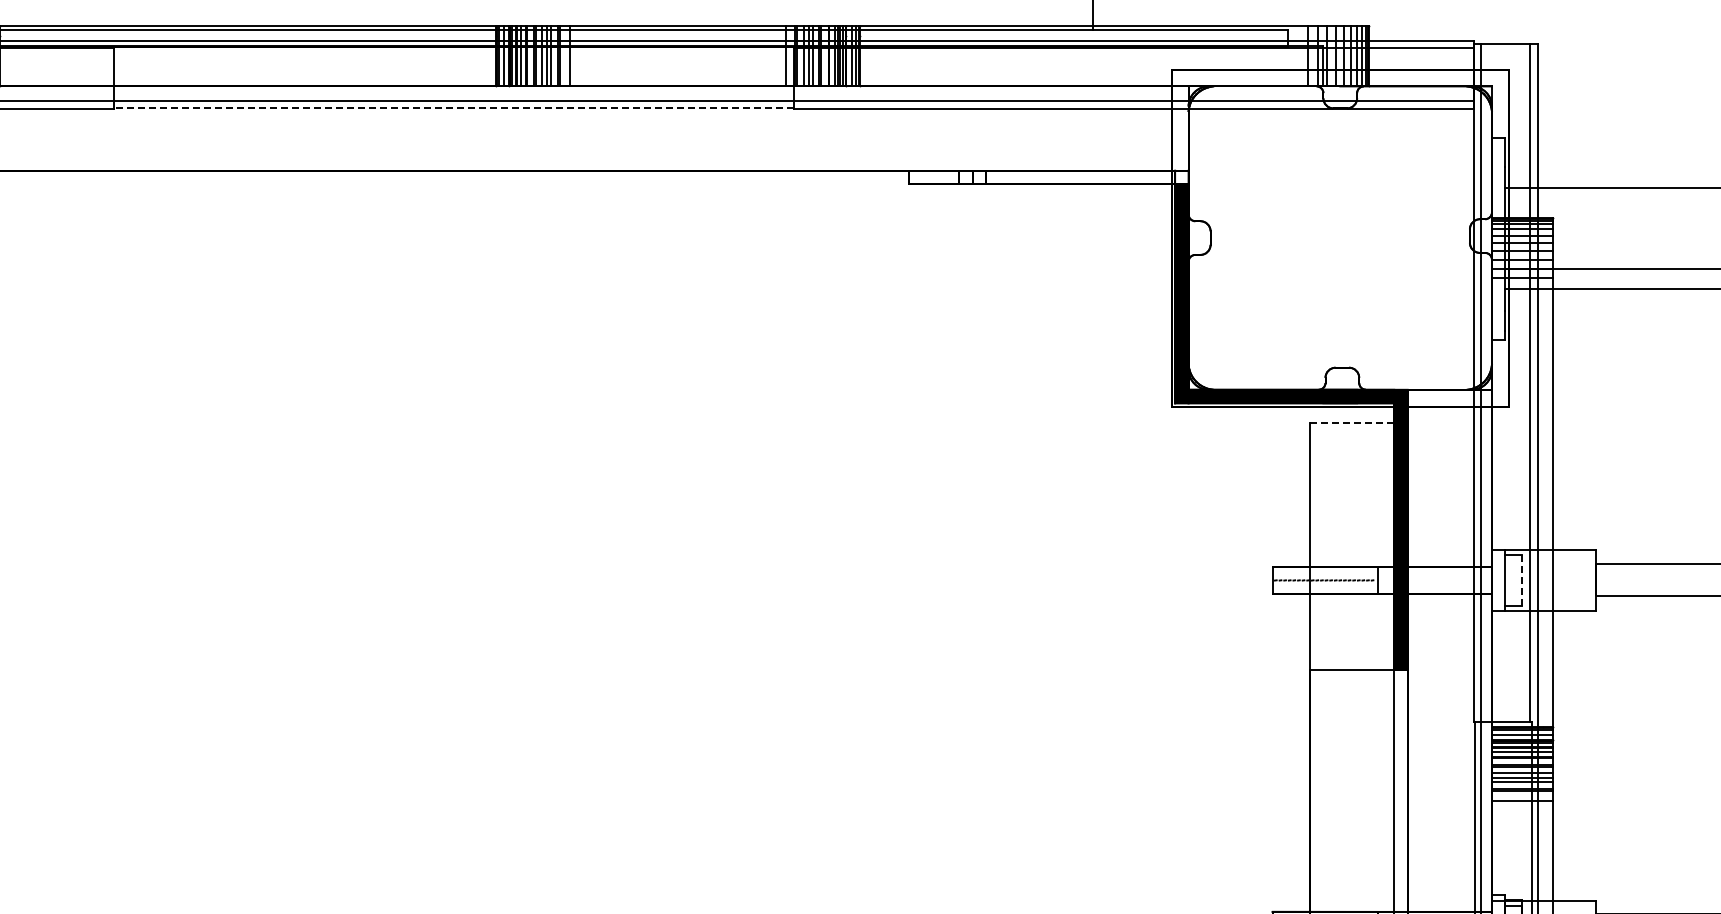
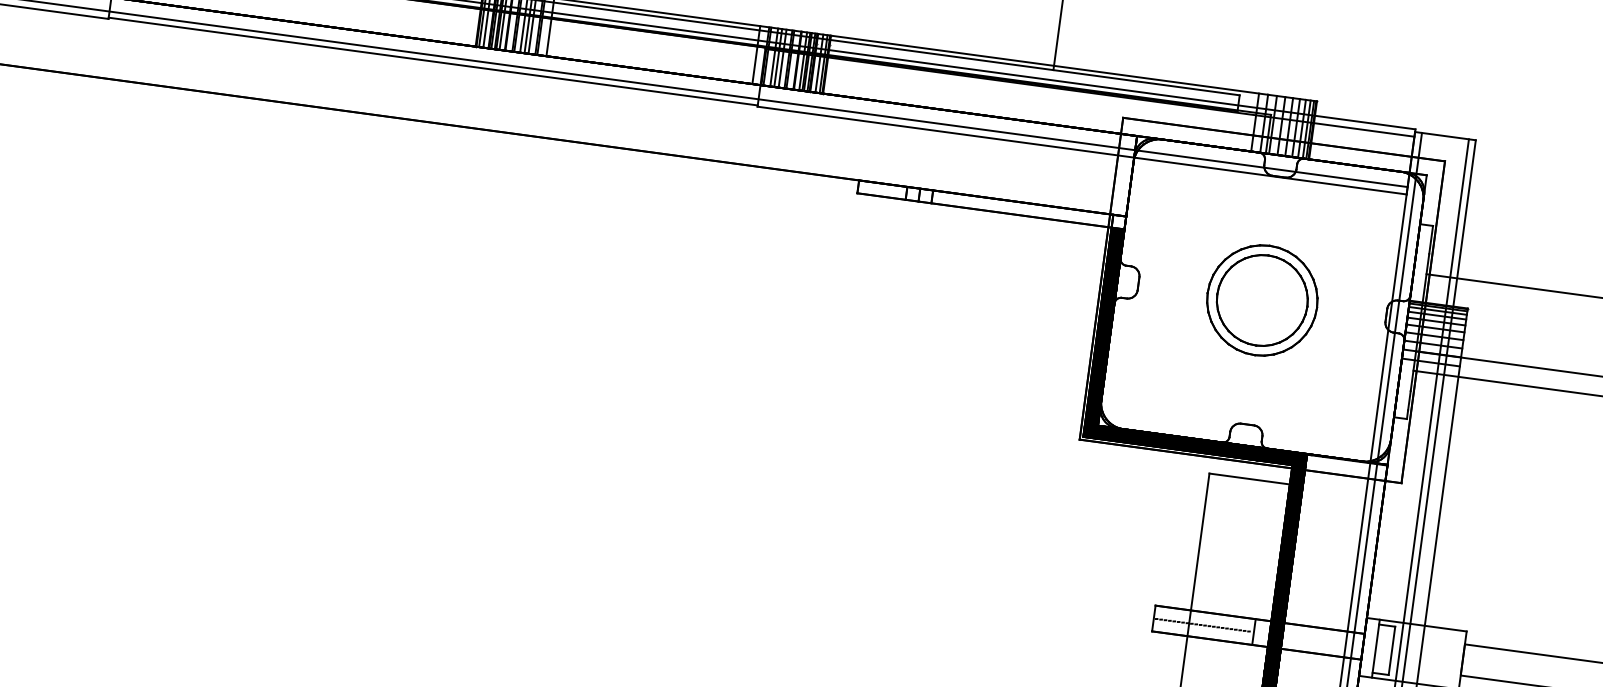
line: (454, 107) -> (433, 61), dashed -> solid
part: (1340, 237) -> (1262, 299), added
line: (1351, 423) -> (1249, 478), dashed -> solid
line: (1522, 579) -> (1392, 649), dashed -> solid

